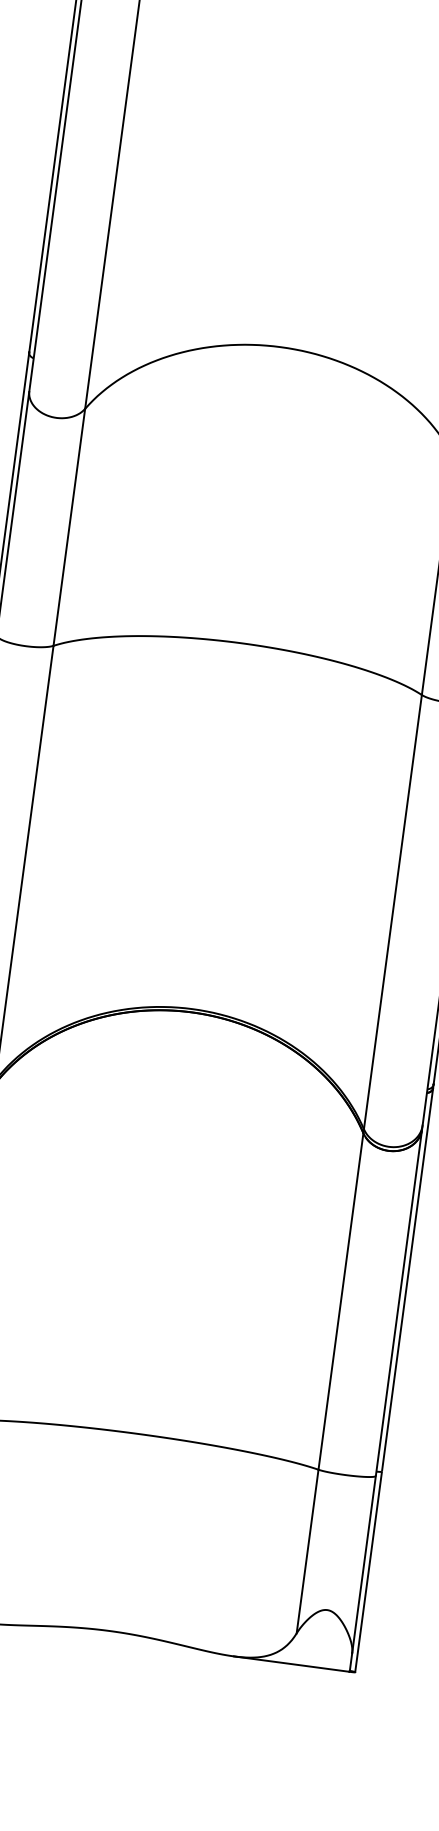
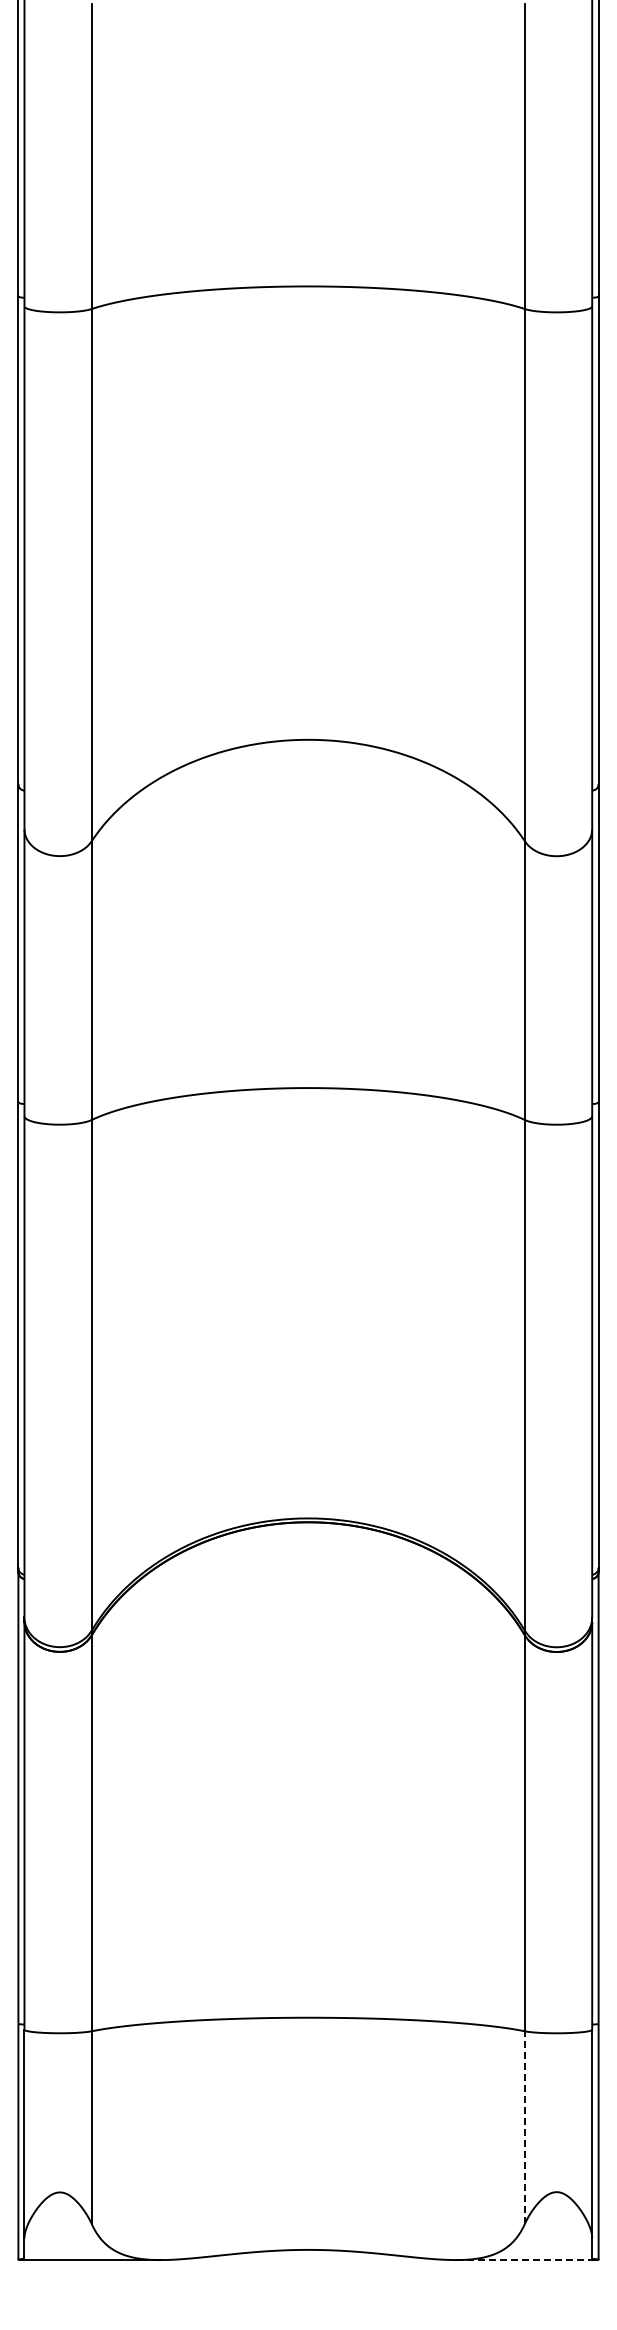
line: (307, 1551) -> (524, 2127), solid -> dashed
line: (291, 1664) -> (523, 2260), solid -> dashed

